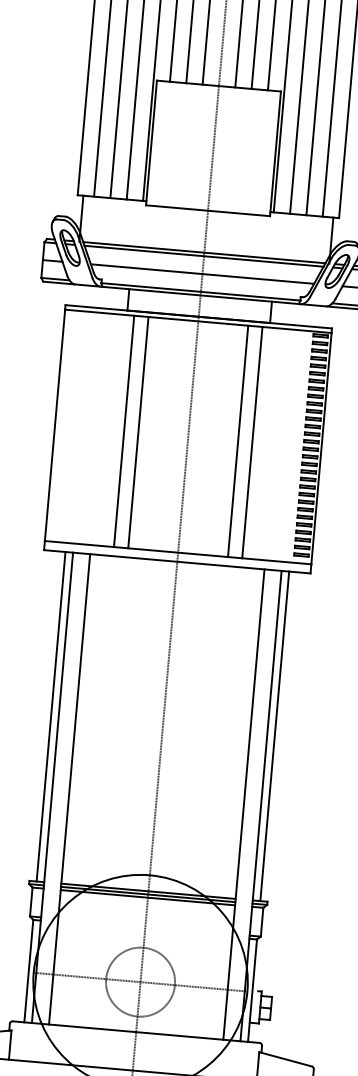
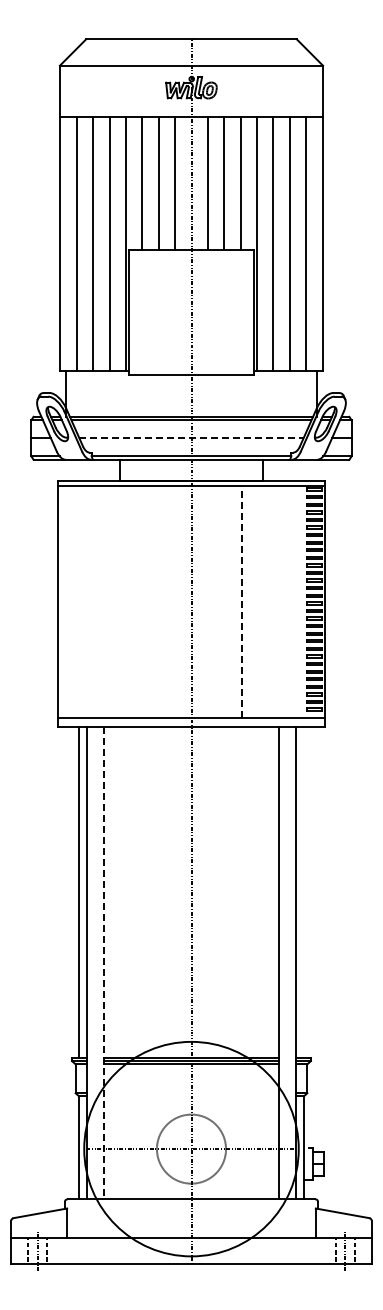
line: (202, 274) -> (191, 438), solid -> dashed
line: (124, 431) -> (127, 601), removed
line: (138, 432) -> (141, 601), removed
line: (238, 440) -> (241, 601), solid -> dashed
line: (252, 442) -> (255, 601), removed
line: (274, 736) -> (303, 892), removed
line: (70, 789) -> (104, 963), solid -> dashed

